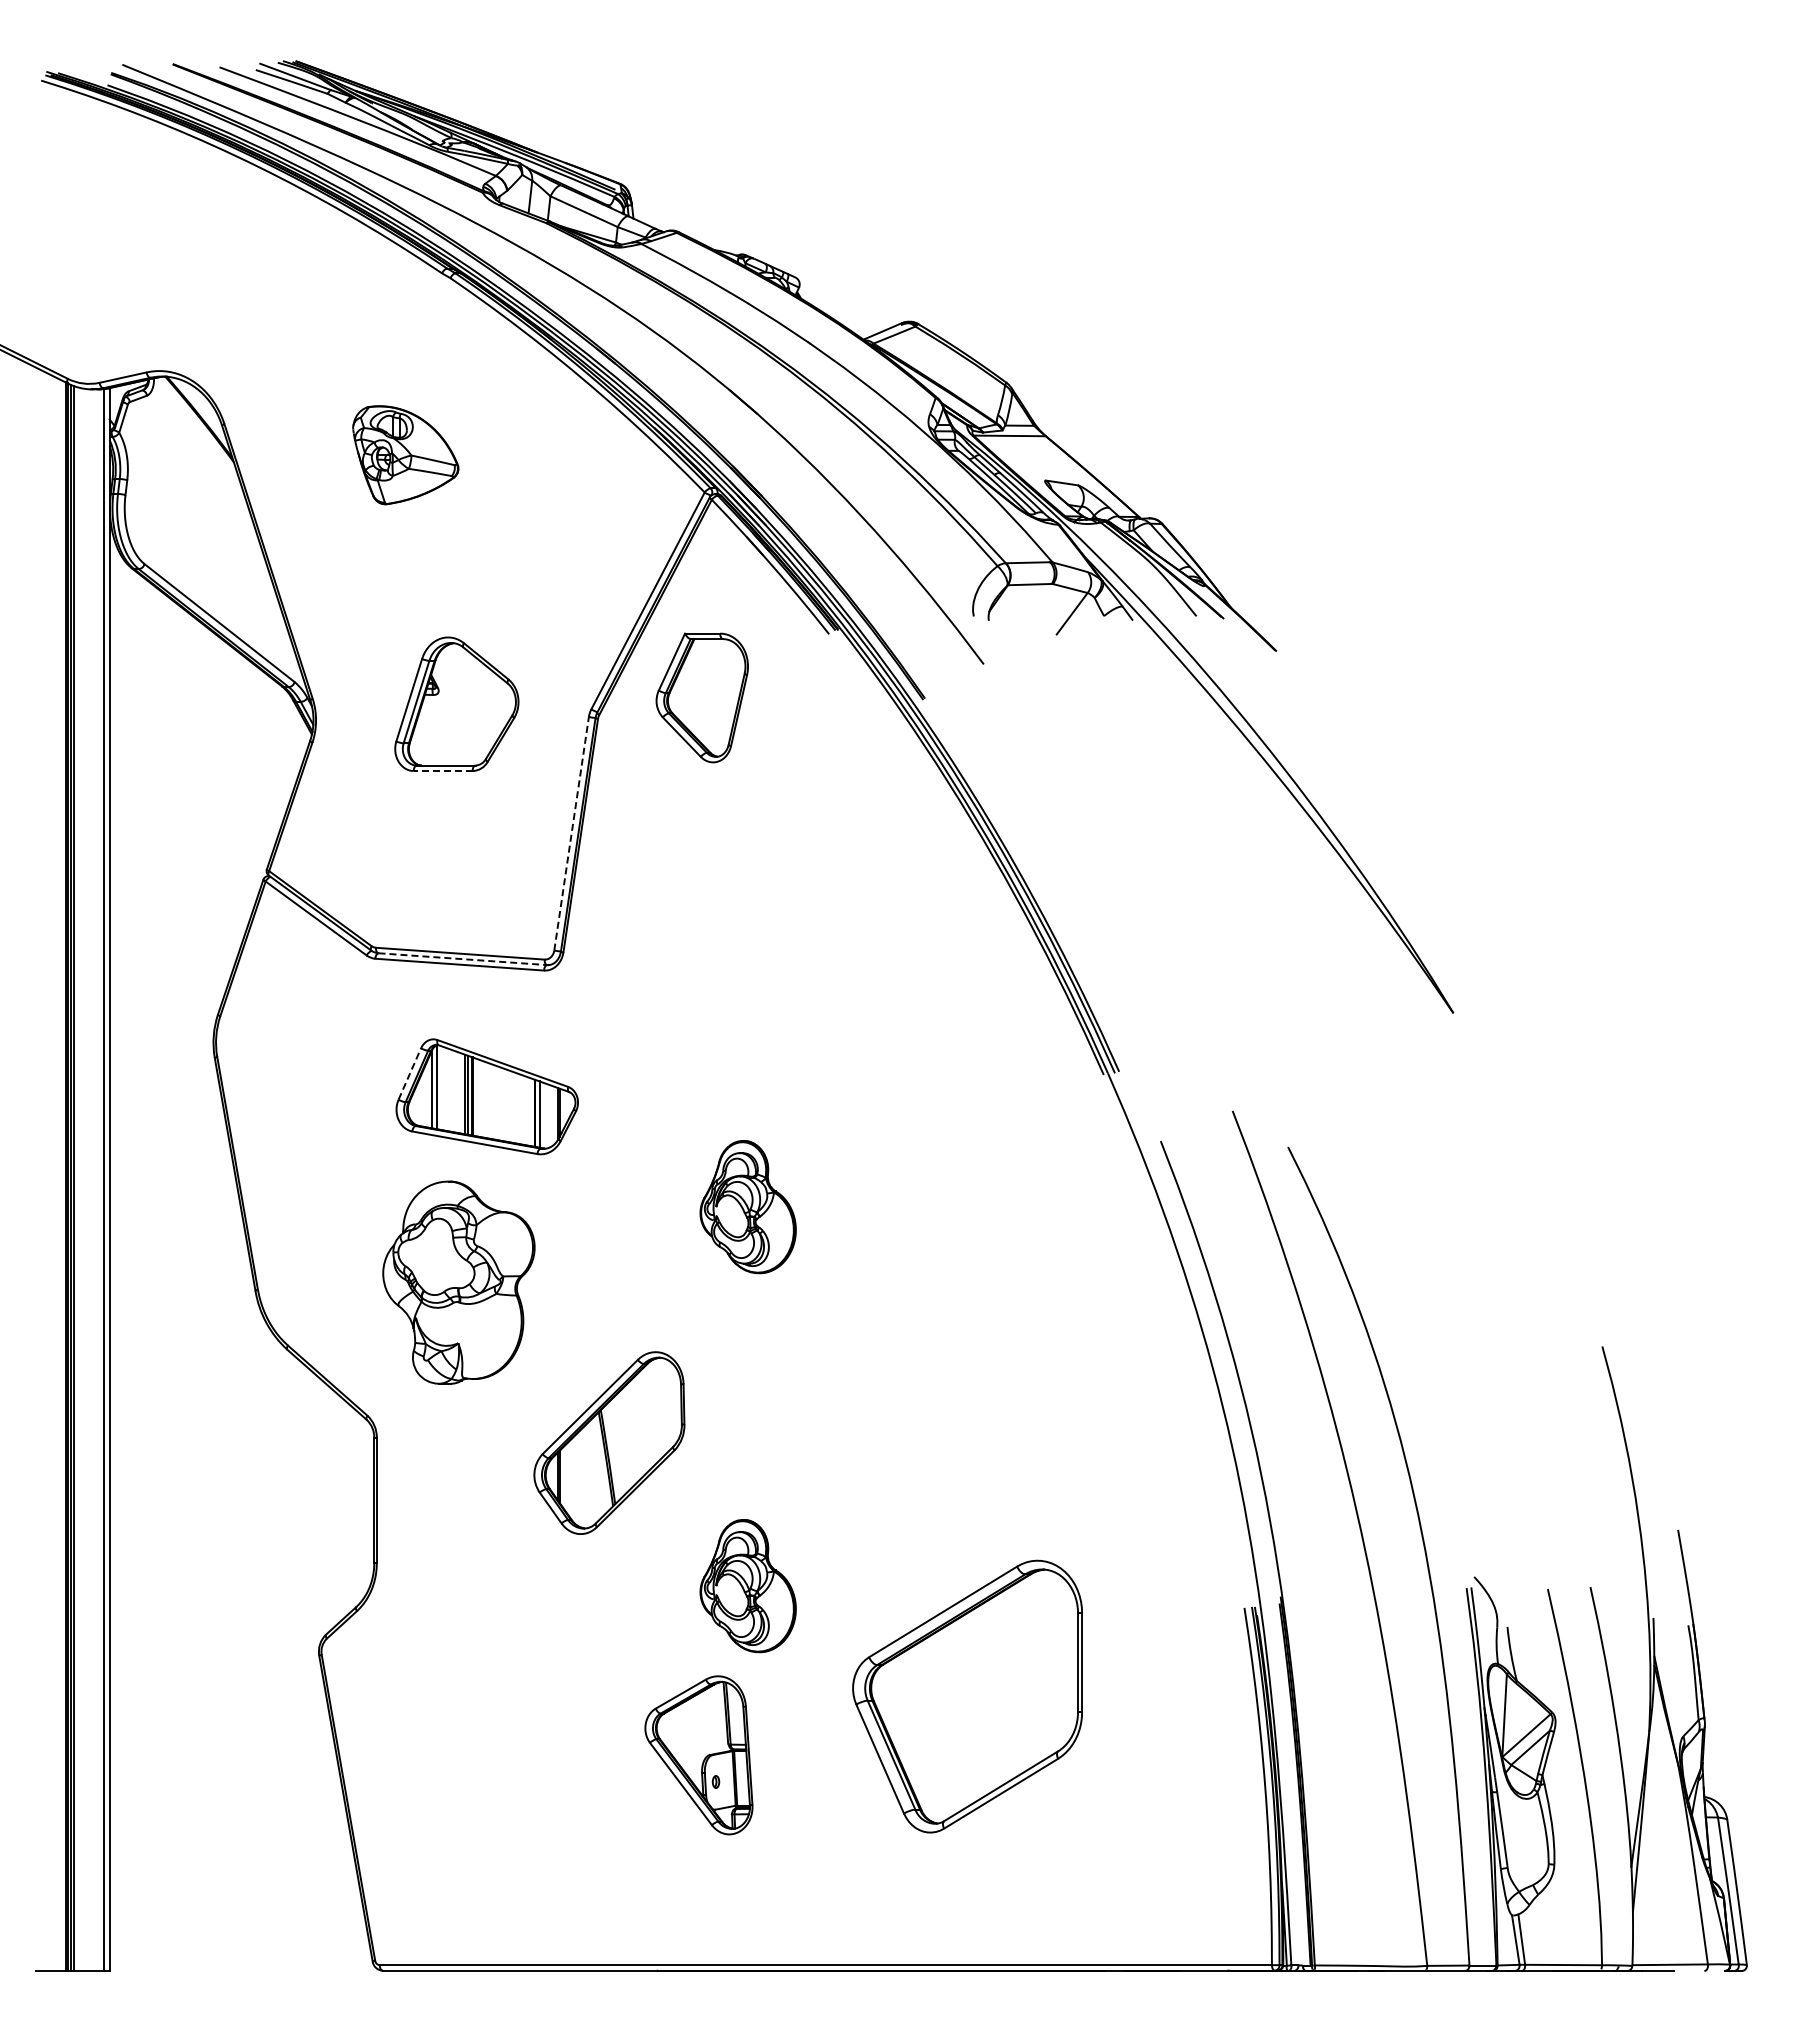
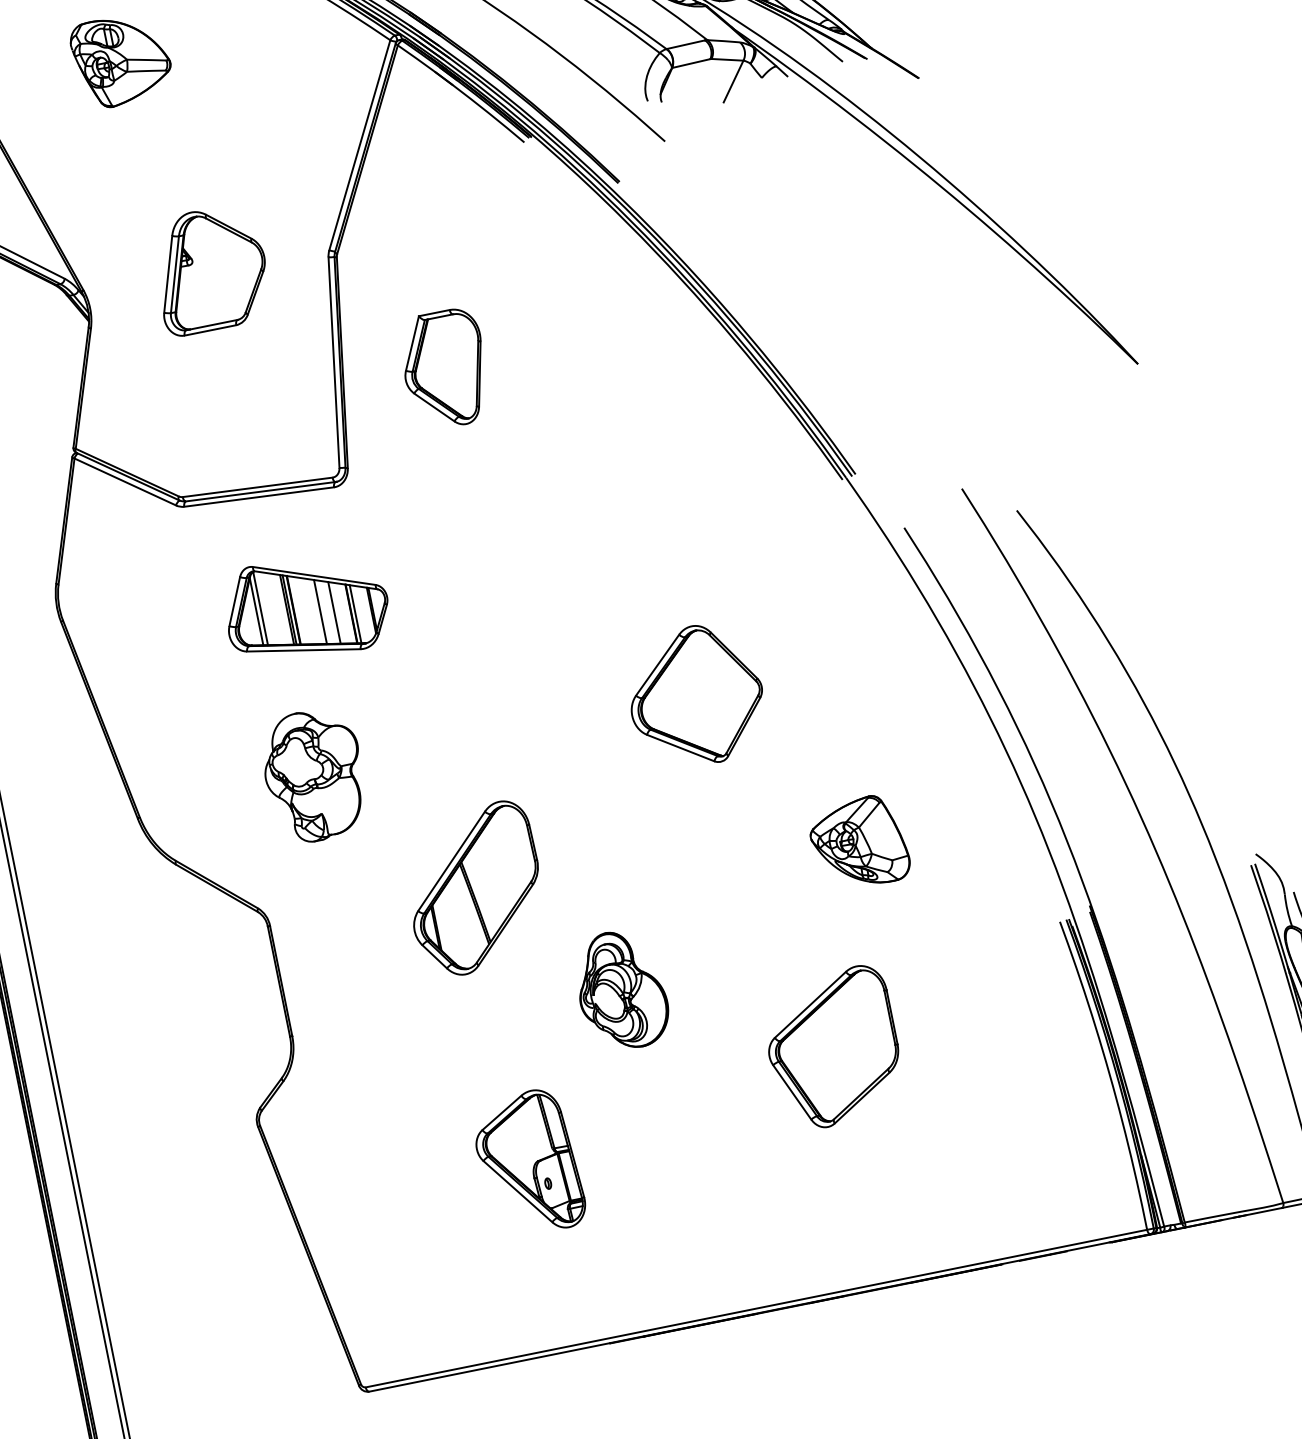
part: (701, 697) -> (444, 369), moved
line: (442, 771) -> (209, 330), dashed -> solid
line: (571, 833) -> (333, 362), dashed -> solid
line: (462, 959) -> (260, 492), dashed -> solid
line: (410, 1073) -> (235, 601), dashed -> solid
line: (501, 1103) -> (320, 611), added
line: (516, 1108) -> (334, 613), added
part: (747, 1207) -> (554, 658), removed
part: (894, 1279) -> (695, 696), added
part: (458, 1282) -> (314, 775), size x0.71
part: (1041, 1477) -> (859, 843), added
part: (967, 1696) -> (833, 1048), size x0.62
part: (698, 1755) -> (528, 1163), moved

